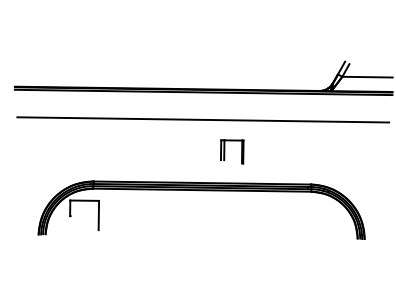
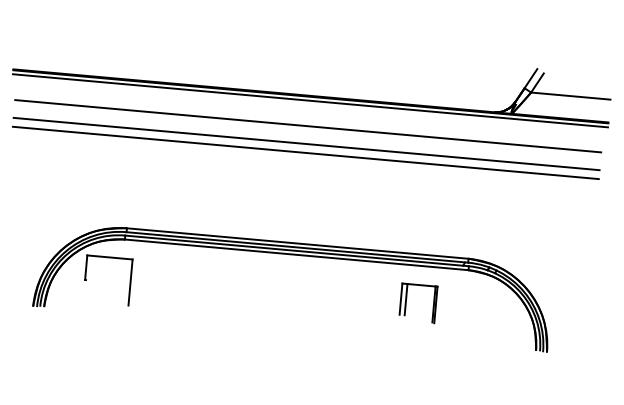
line: (203, 108) -> (308, 126), added
line: (203, 125) -> (306, 152), added
part: (225, 151) -> (407, 301), moved

